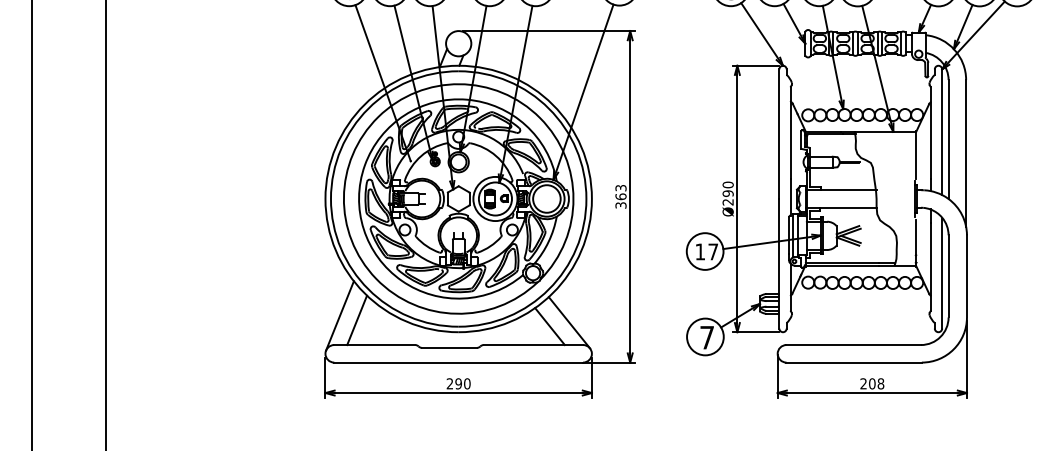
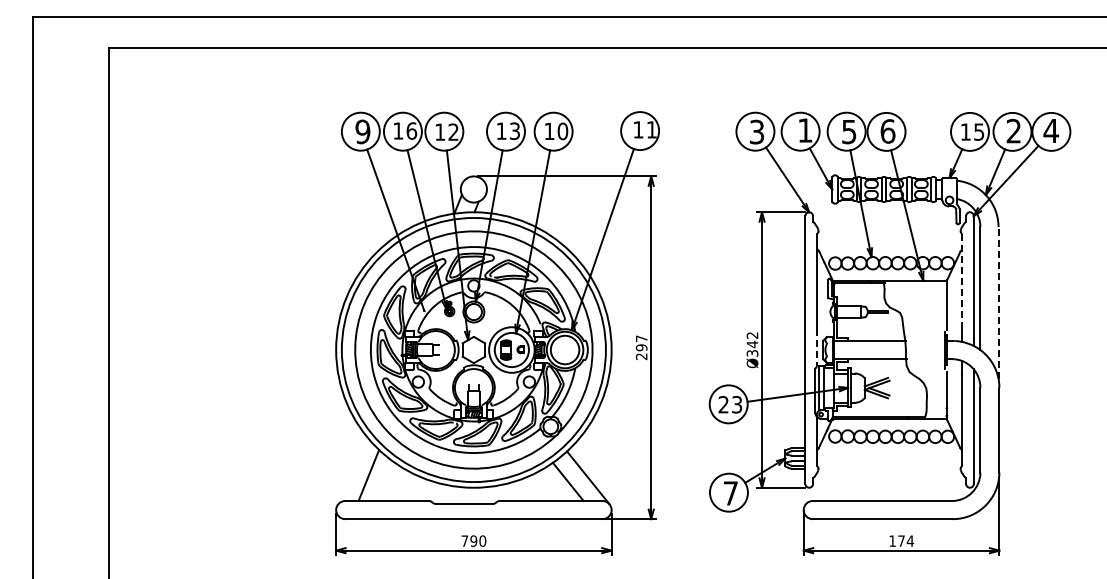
line: (930, 131) -> (961, 280), solid -> dashed
line: (966, 153) -> (998, 302), solid -> dashed
text: (728, 193) -> (752, 344), Ø290 -> Ø342
text: (620, 196) -> (641, 347), 363 -> 297
line: (791, 197) -> (817, 348), solid -> dashed
text: (706, 251) -> (730, 404), 17 -> 23
line: (339, 315) -> (350, 470), removed
text: (449, 383) -> (464, 540), 290 -> 790
text: (872, 383) -> (901, 540), 208 -> 174

